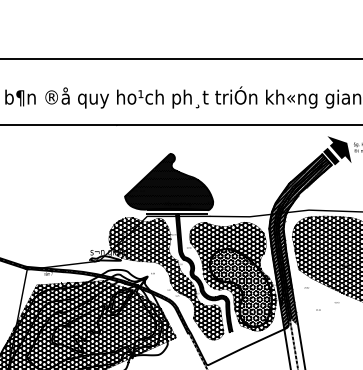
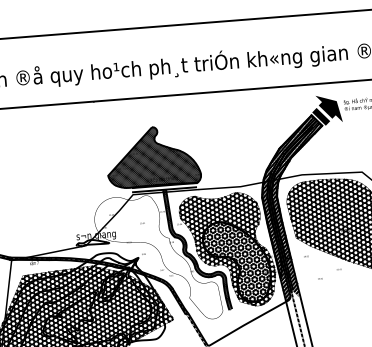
hatch: (165, 278) -> (157, 258), removed

